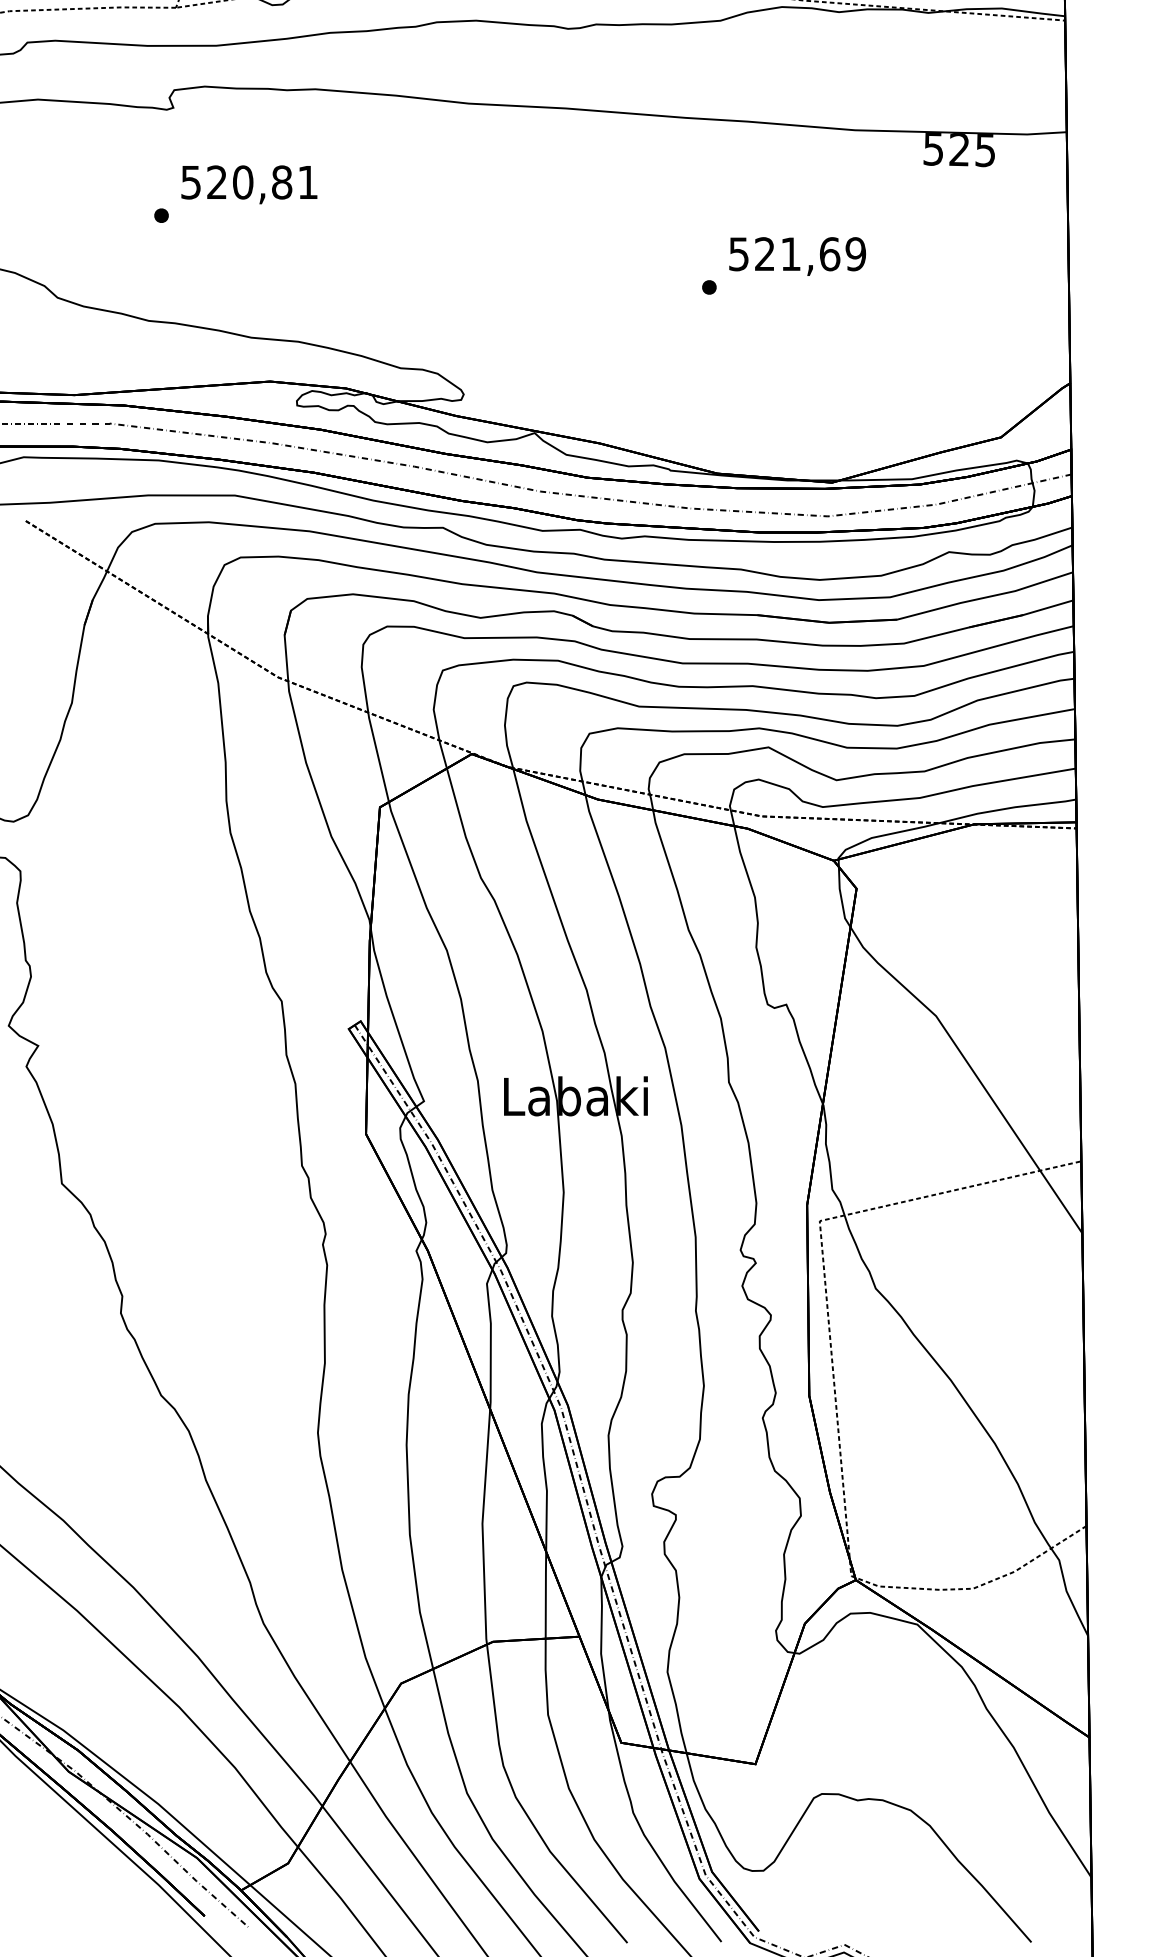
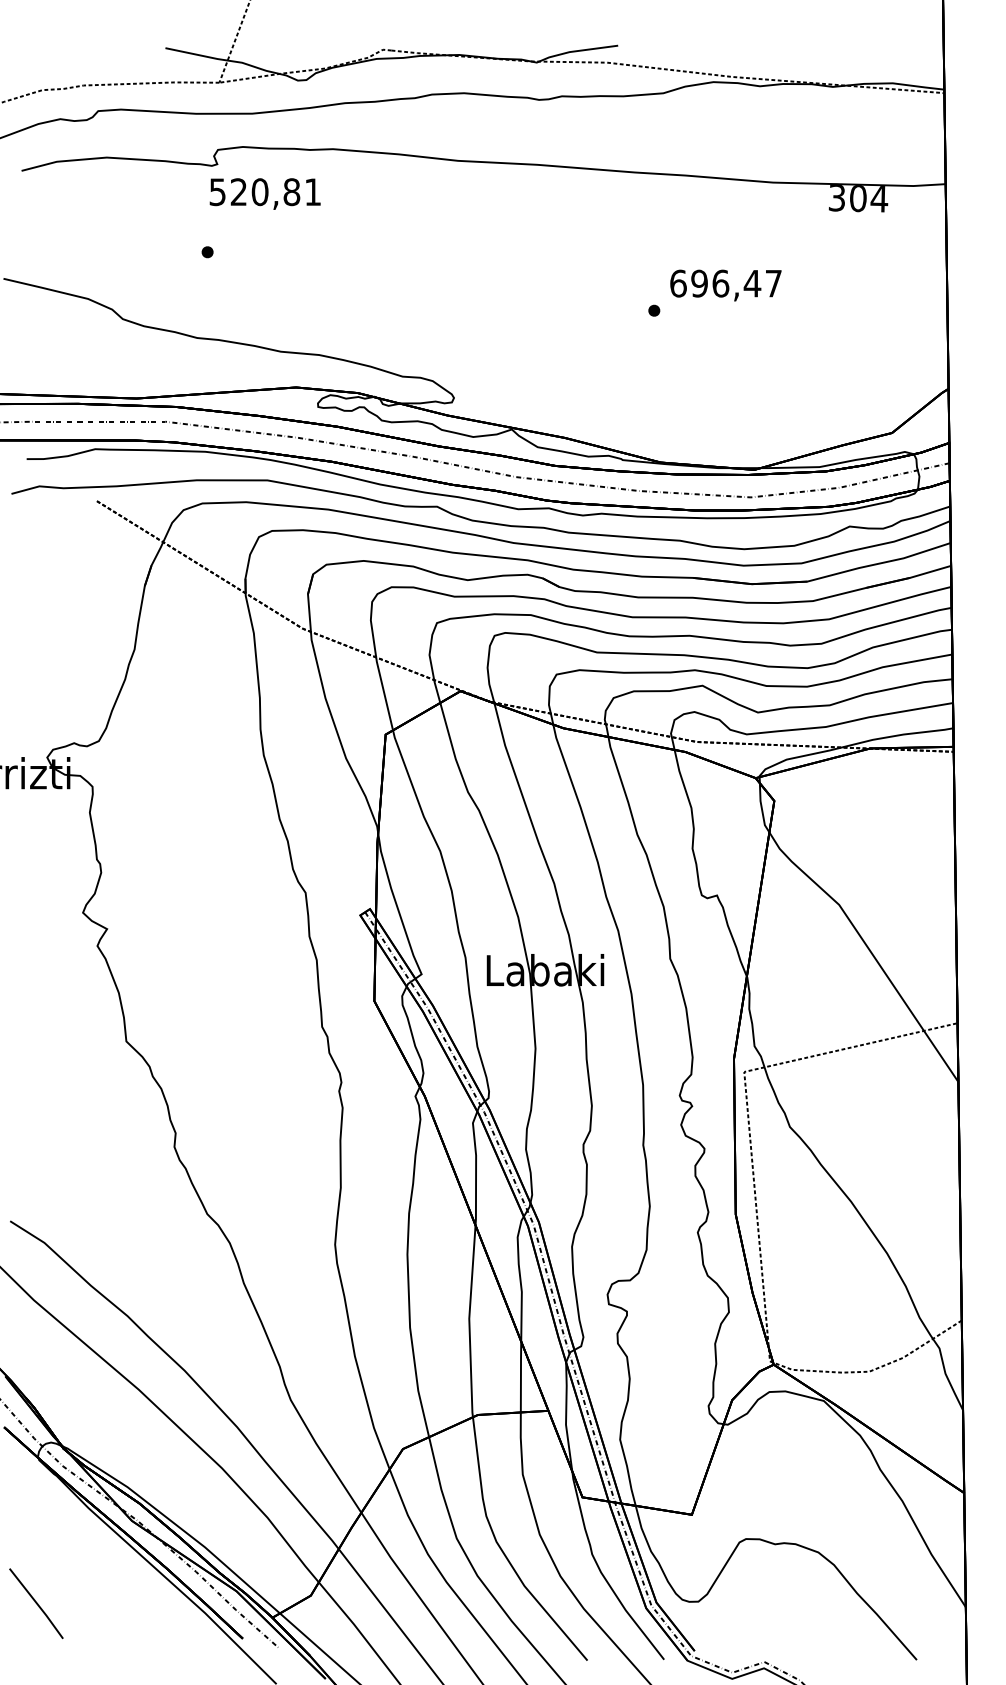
text: (959, 149) -> (858, 198), 525 -> 304
text: (248, 184) -> (264, 193), moved
text: (796, 254) -> (725, 283), 521,69 -> 696,47

